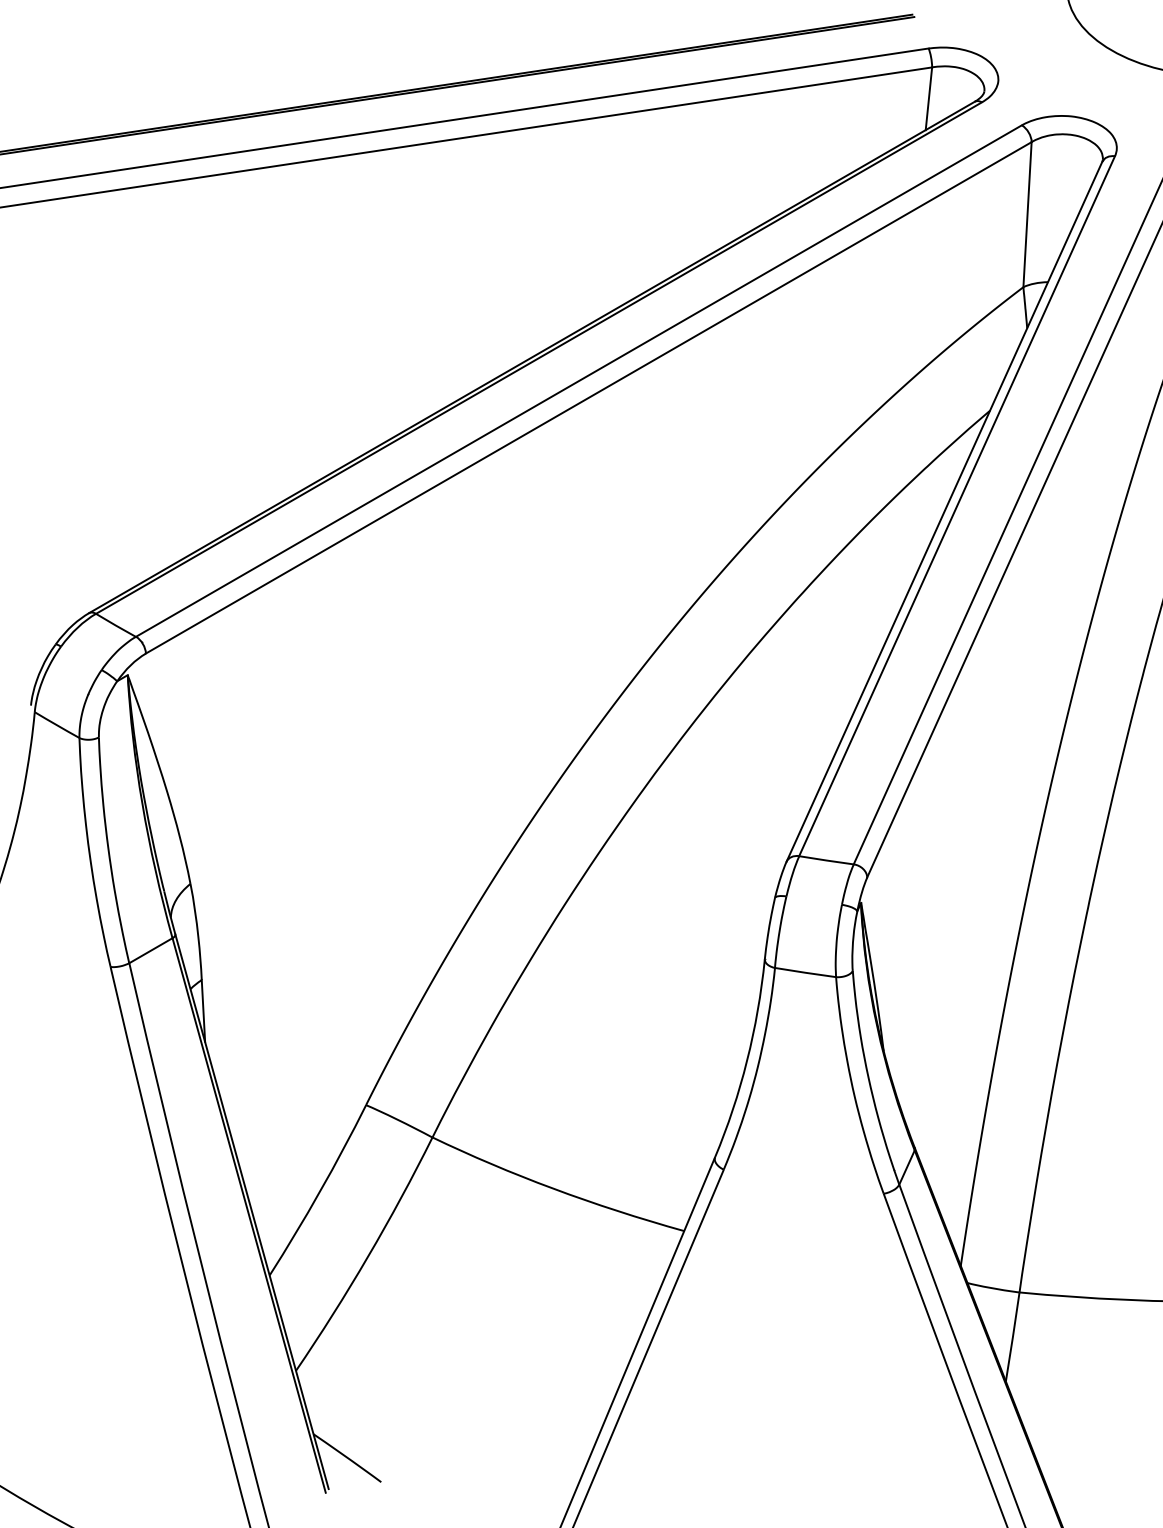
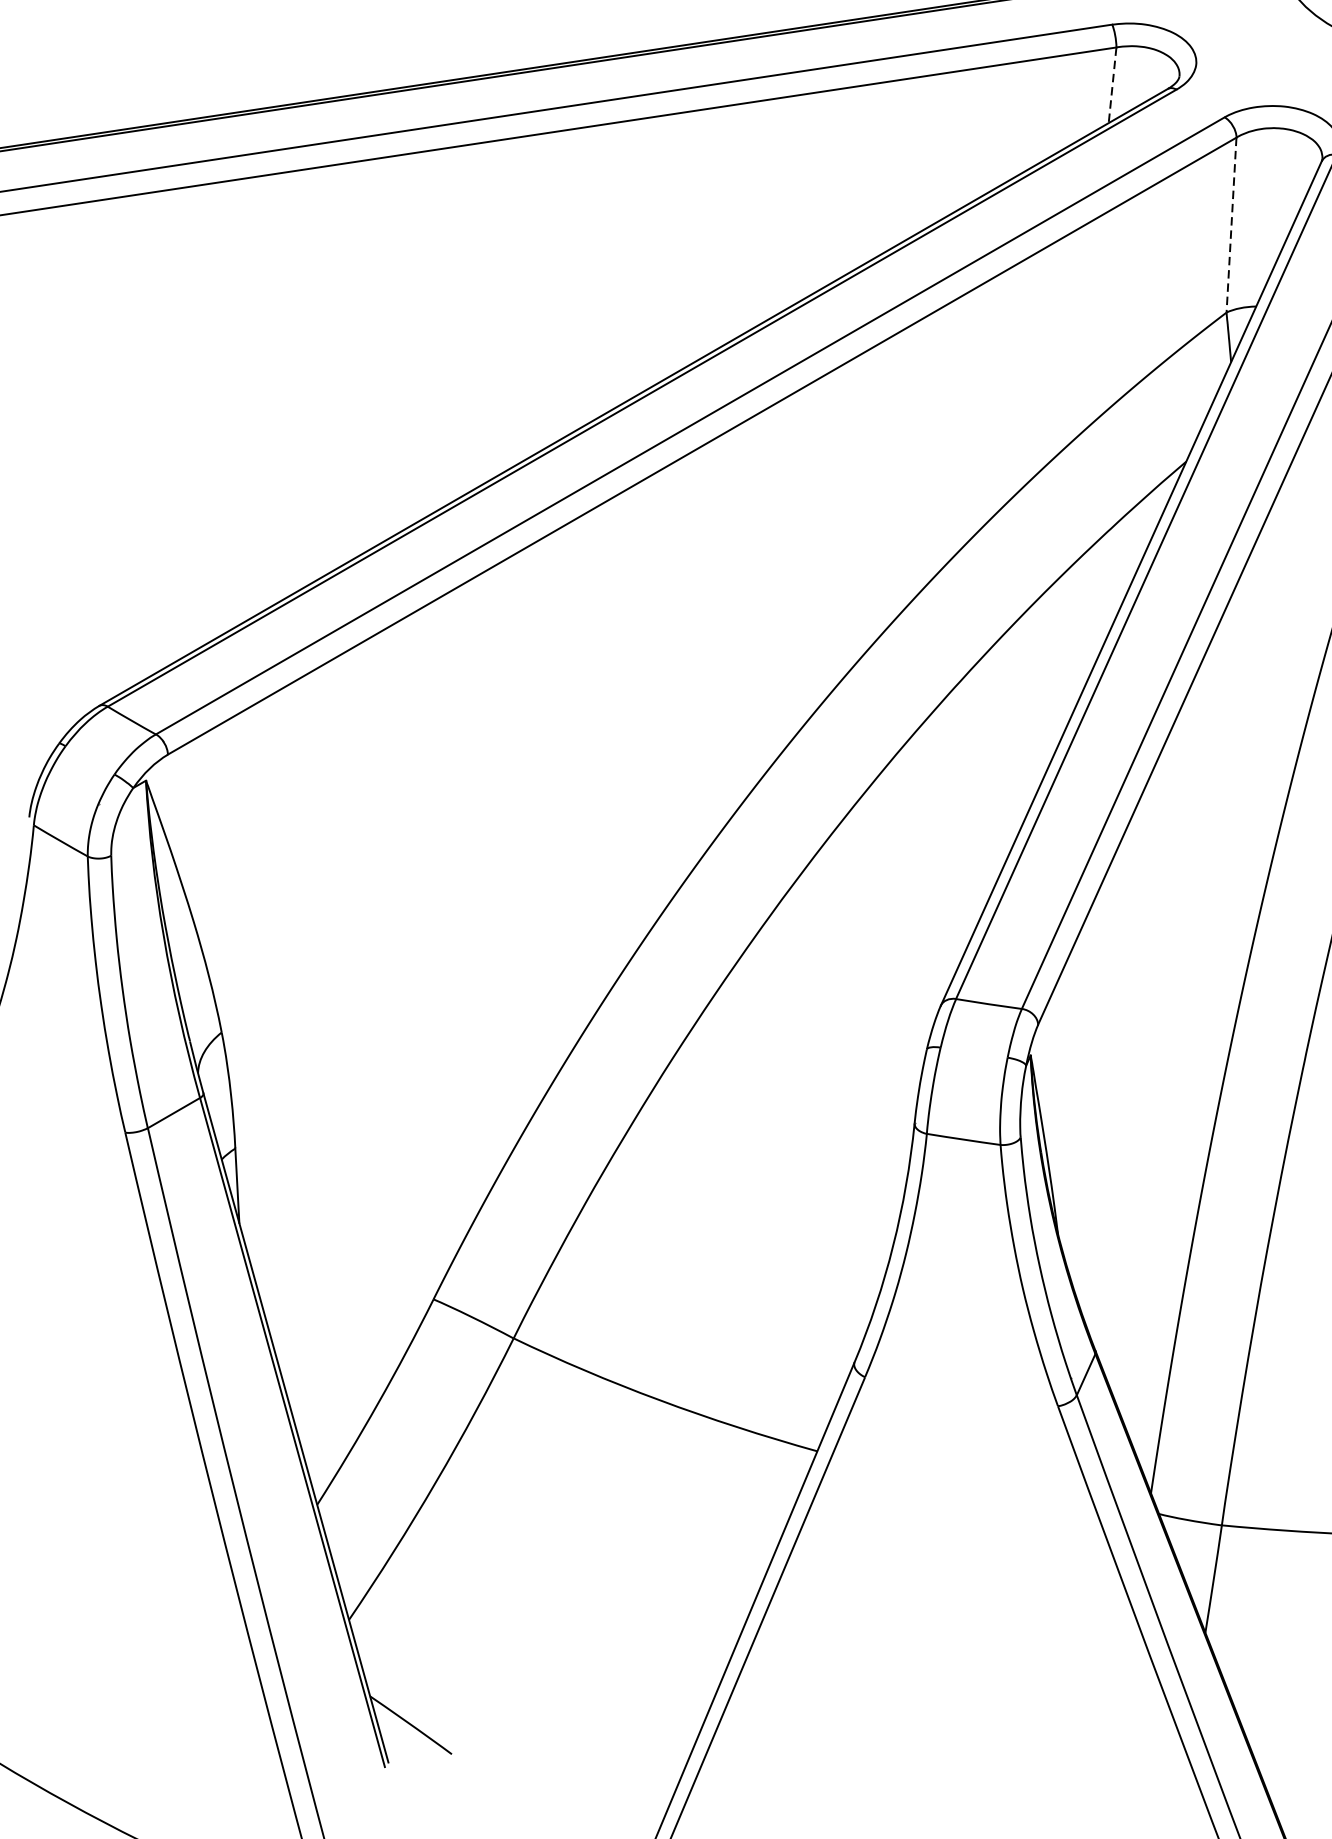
line: (928, 98) -> (1112, 84), solid -> dashed
line: (1027, 214) -> (1231, 224), solid -> dashed

